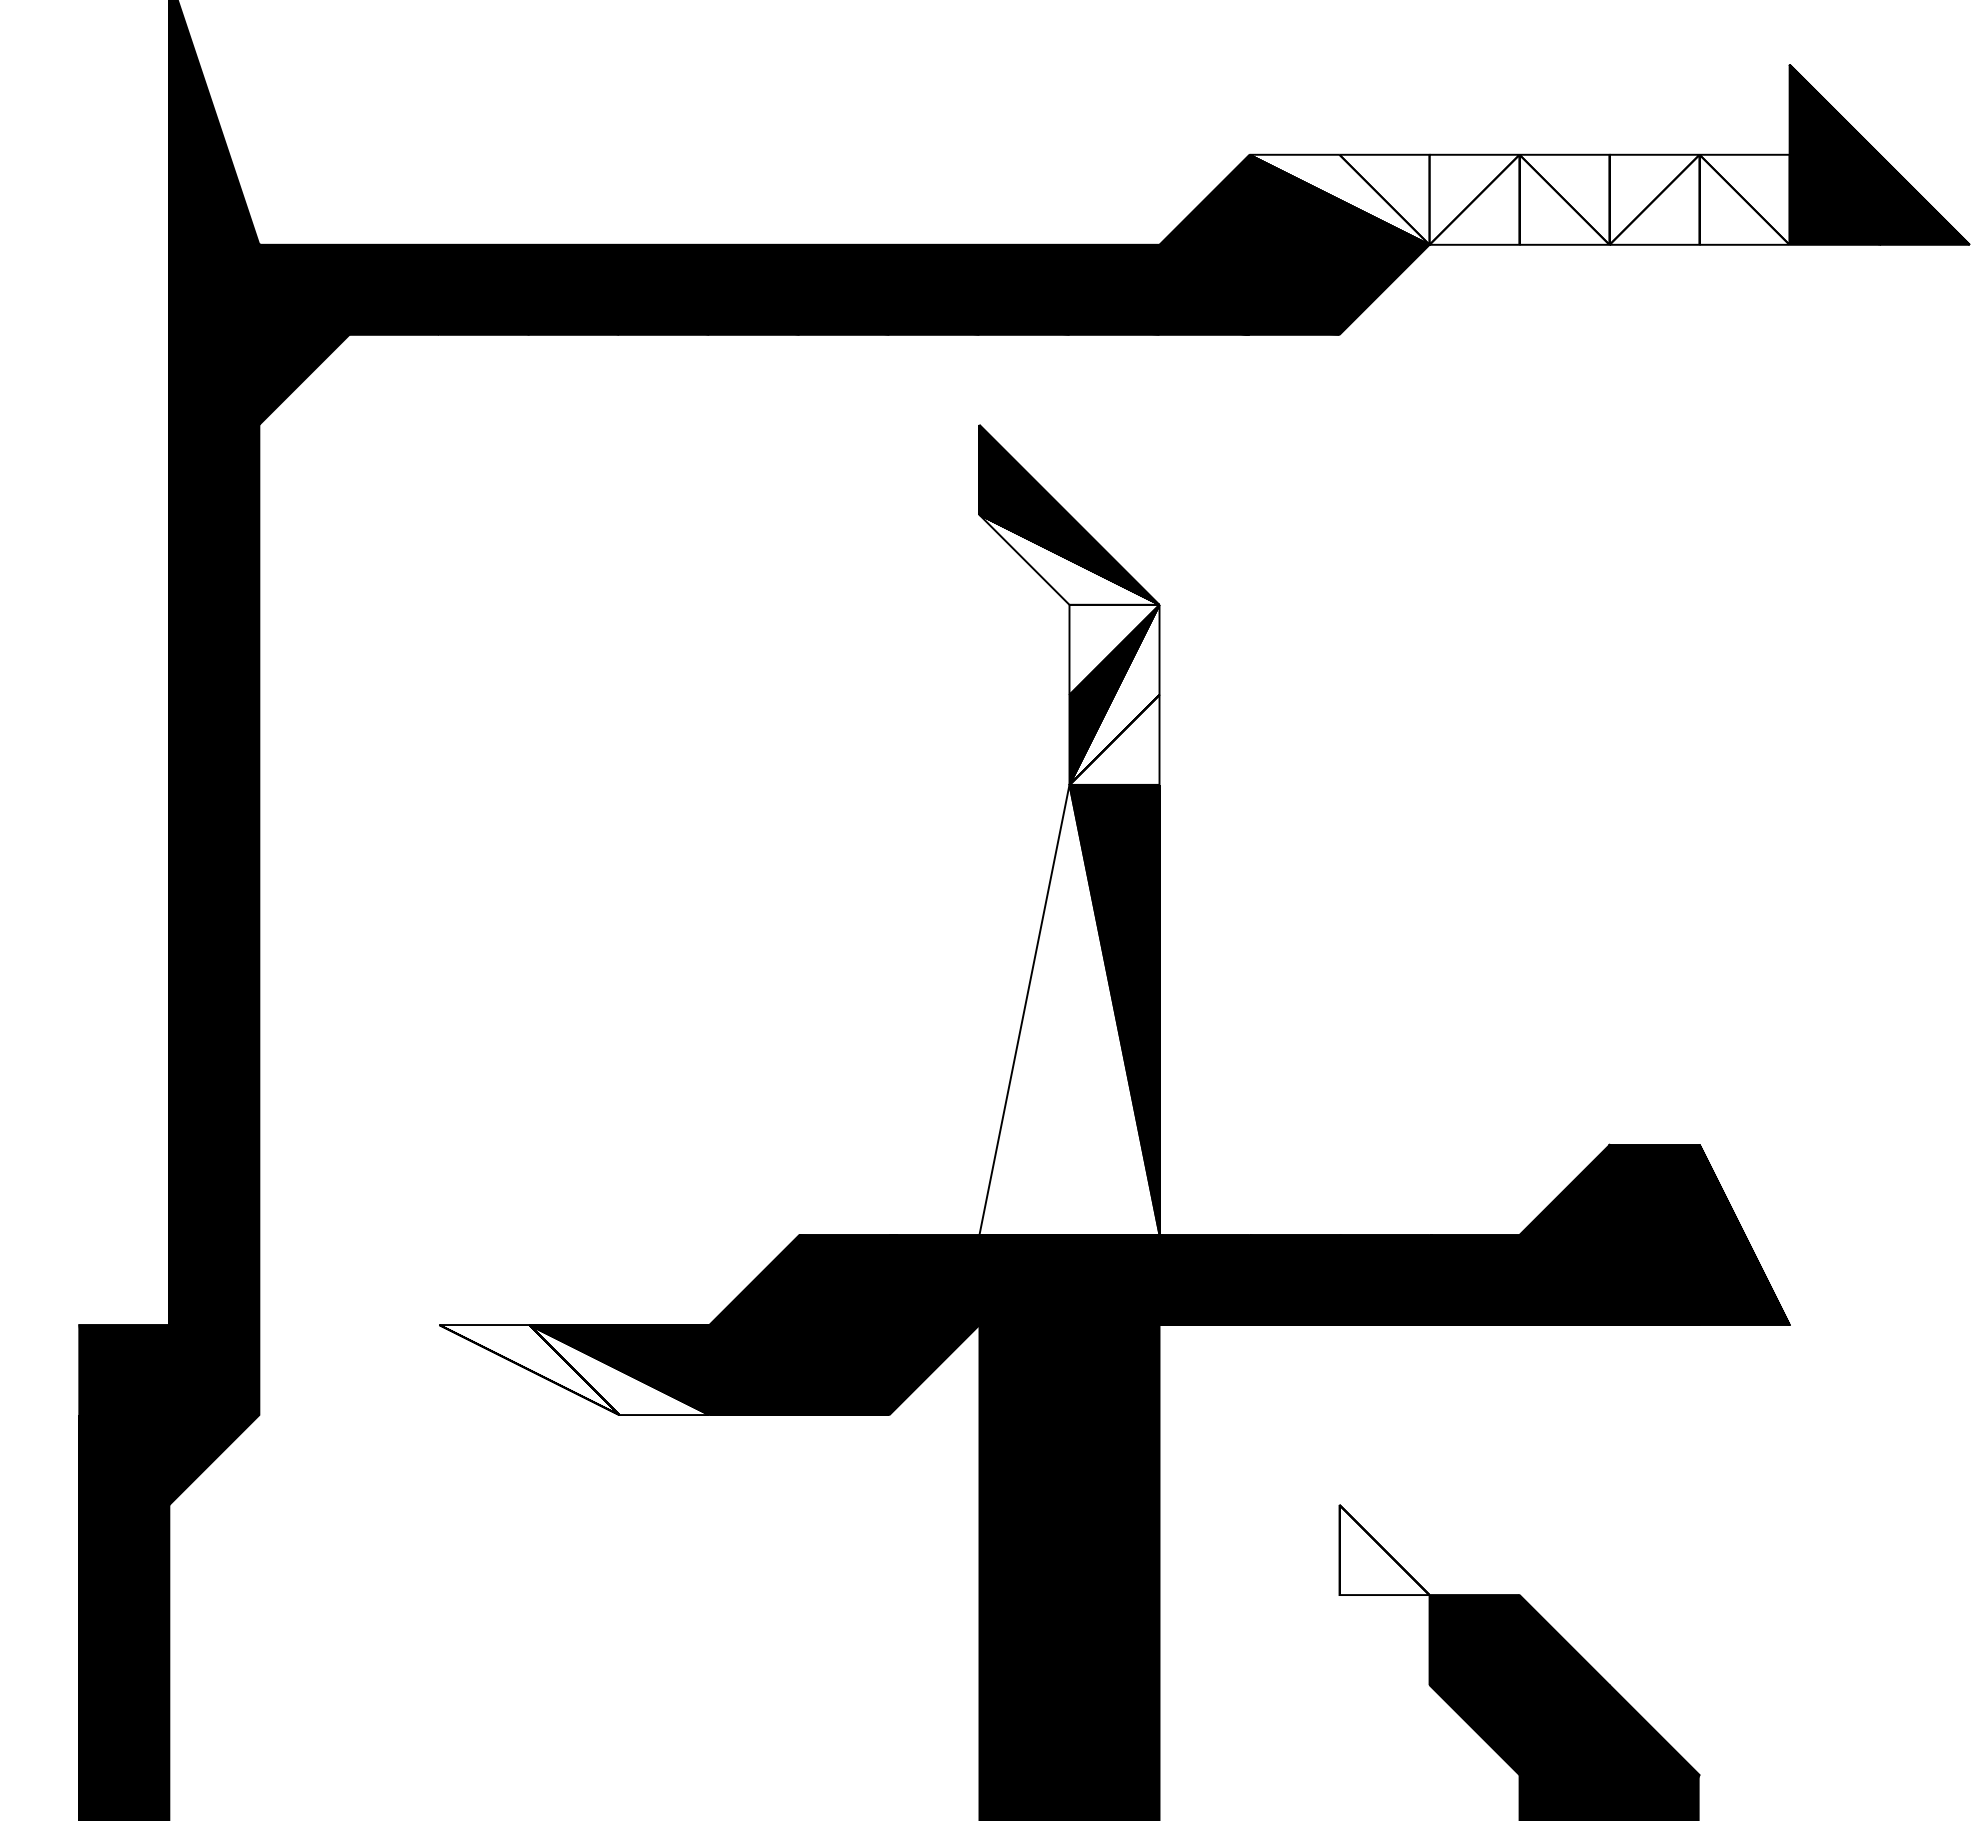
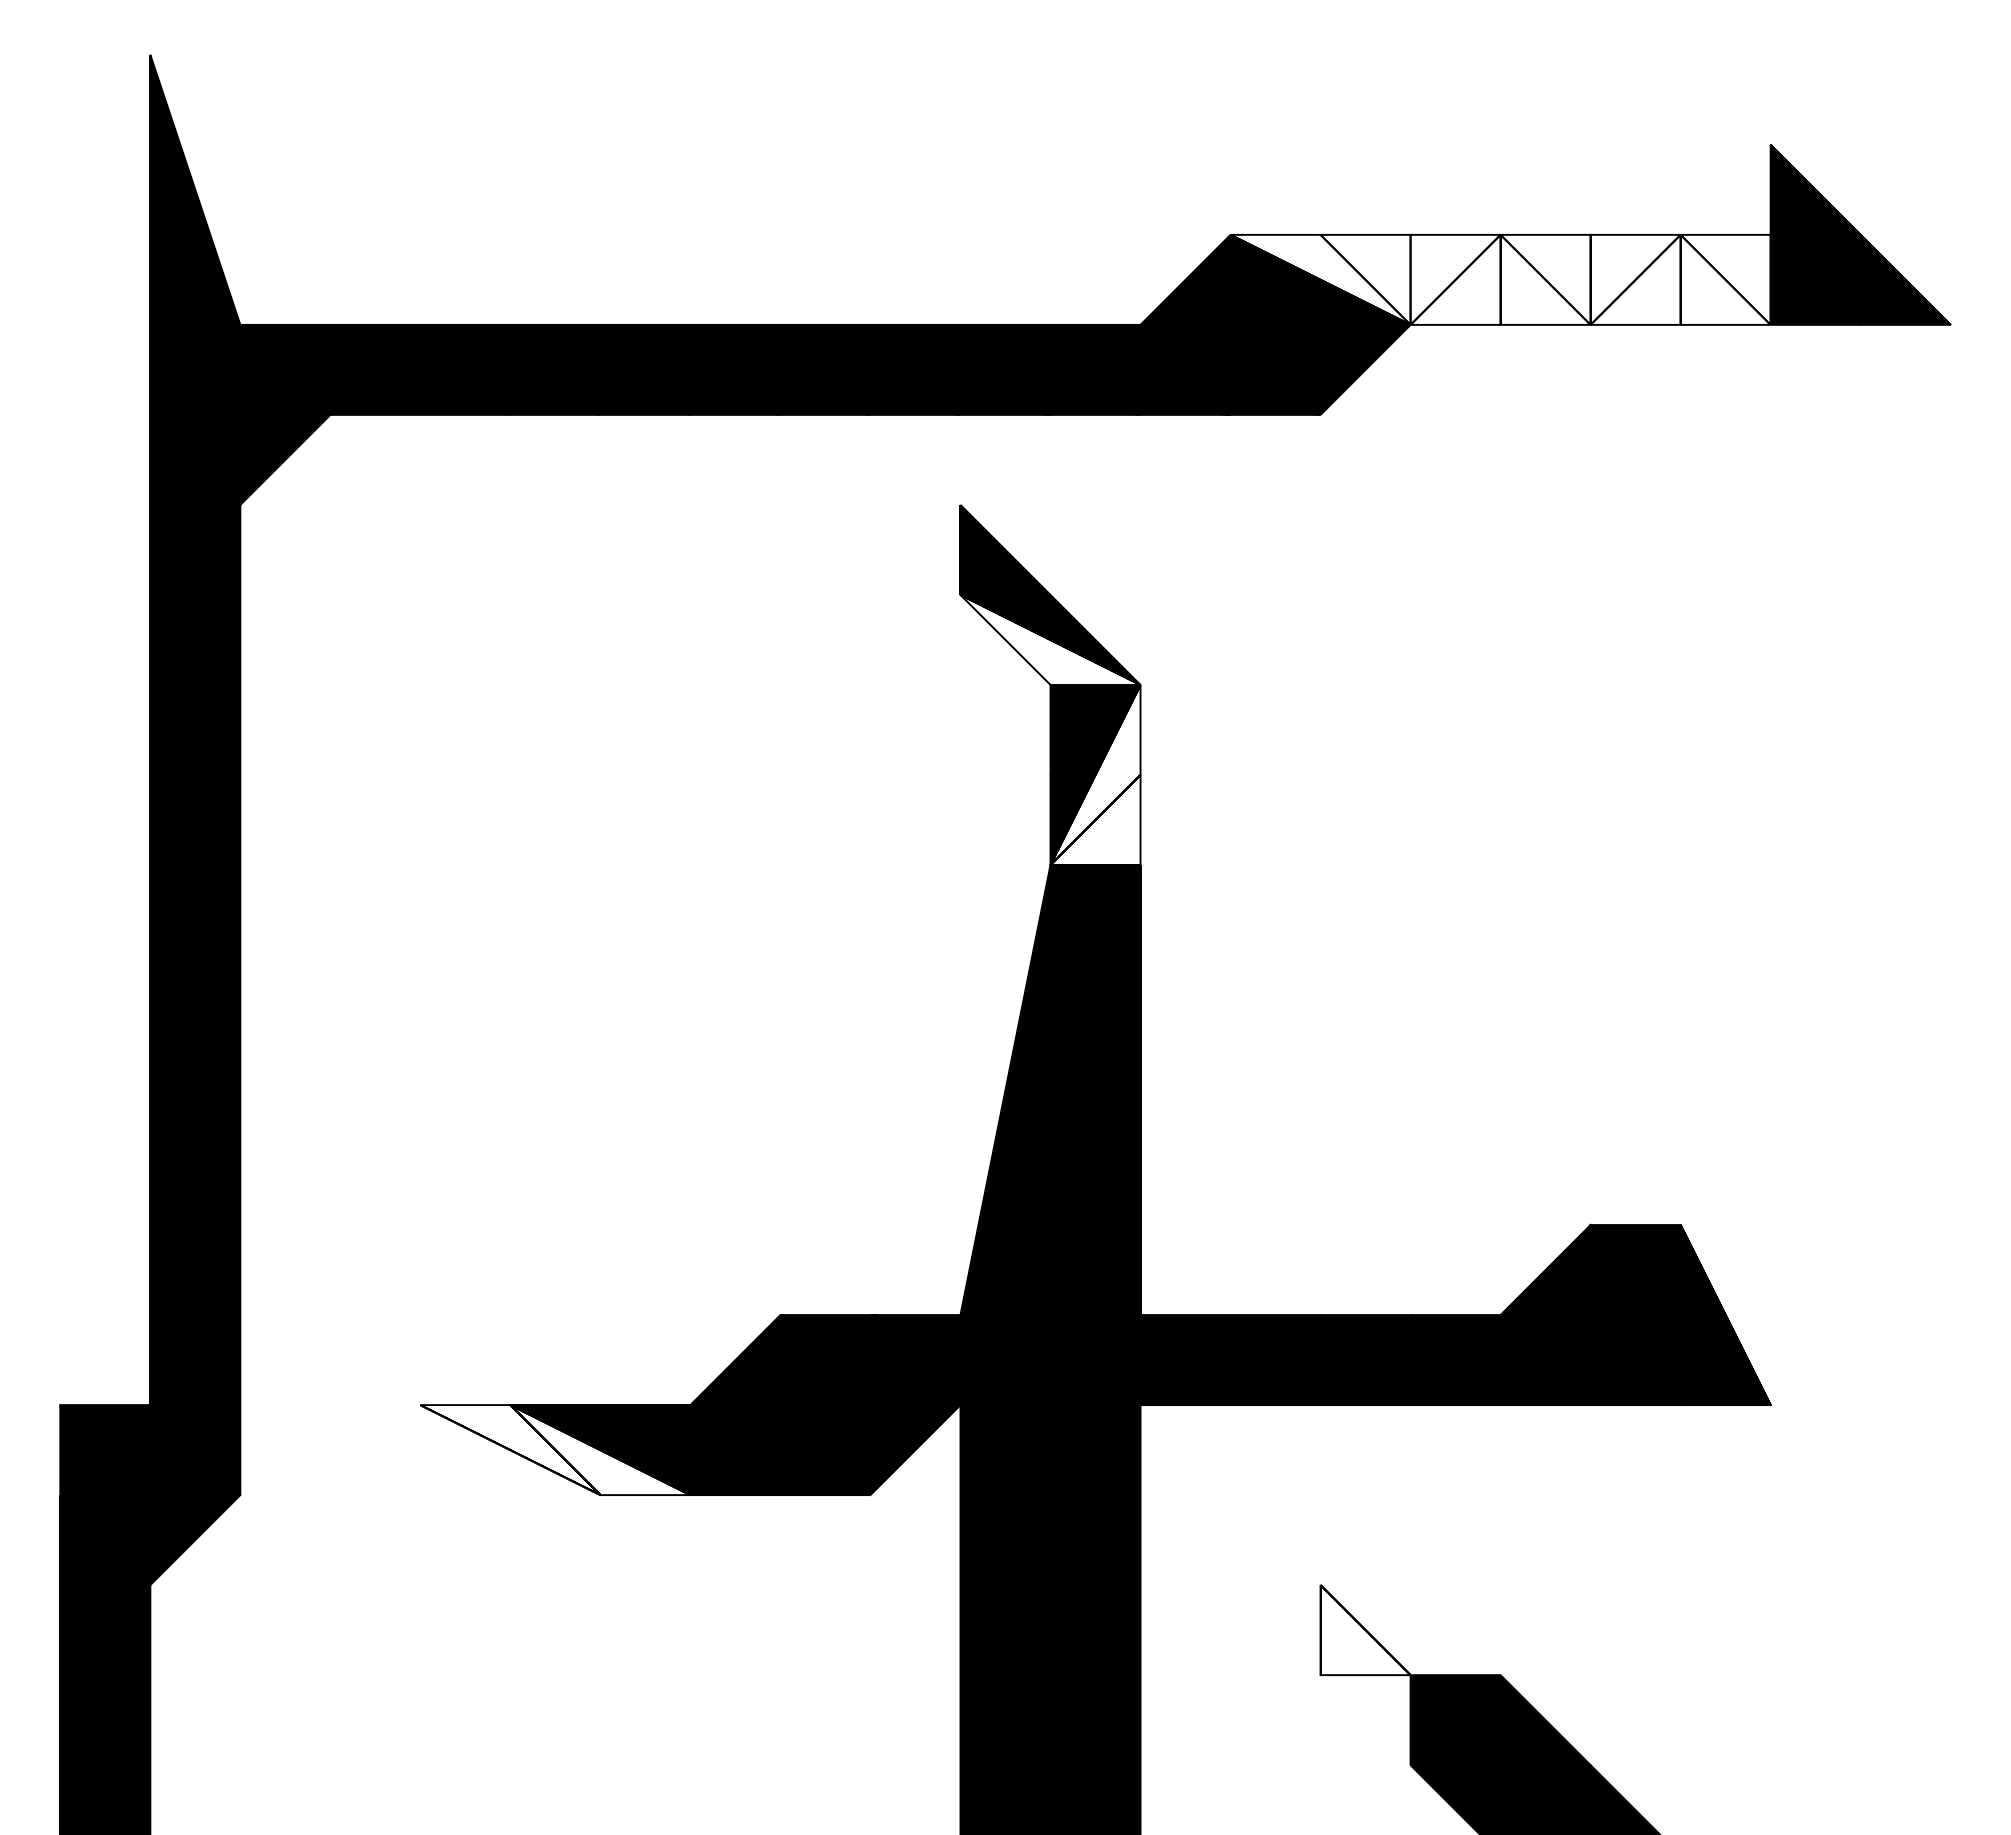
fill: (1114, 649) -> (1095, 729), added
fill: (1069, 1009) -> (1050, 1089), added

